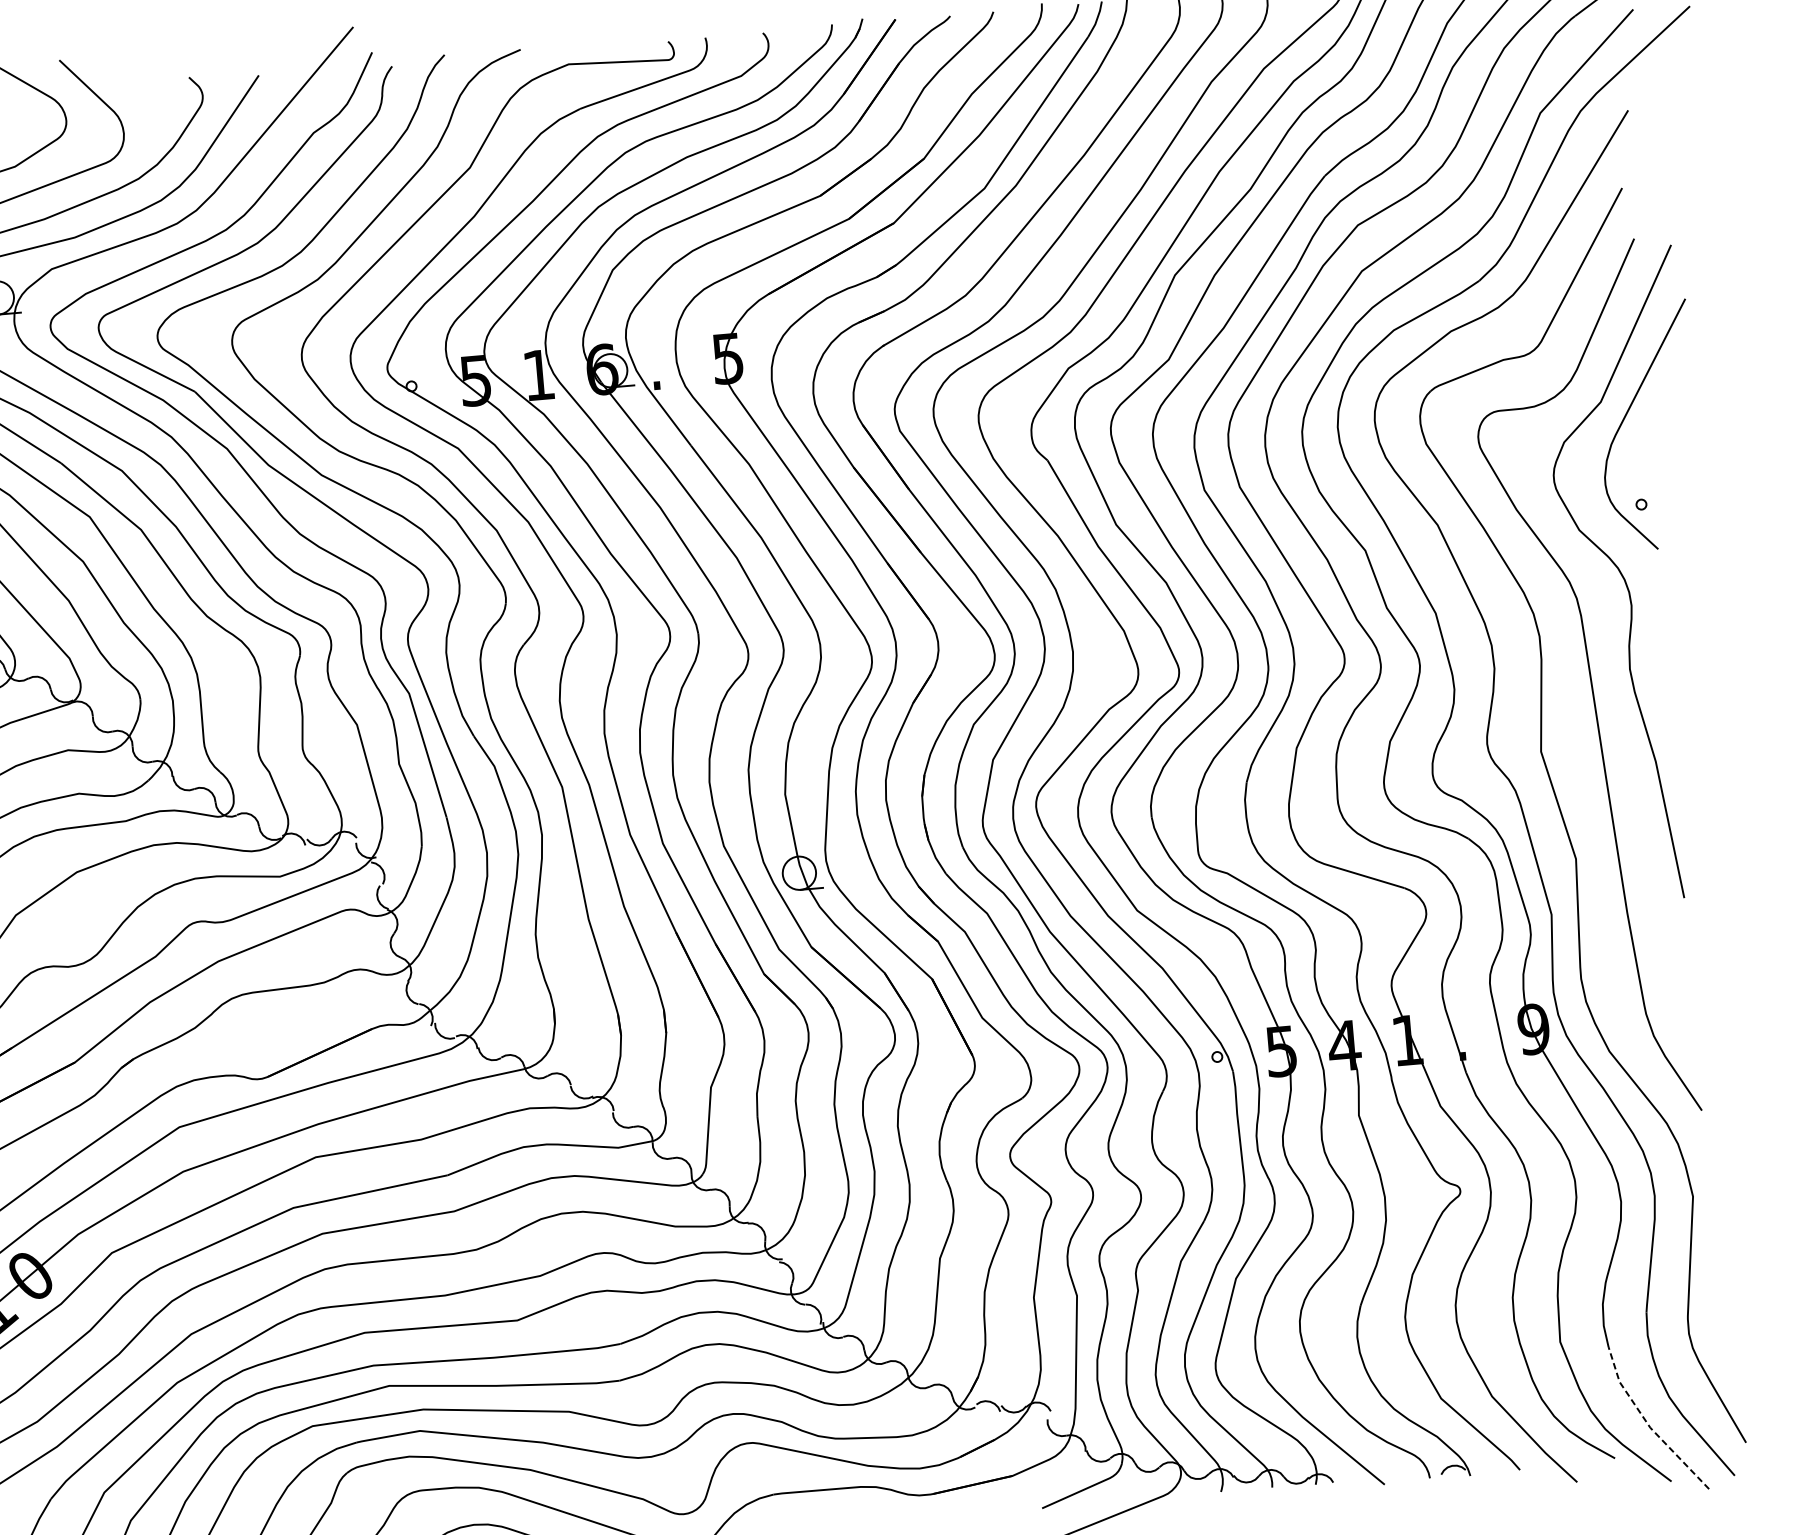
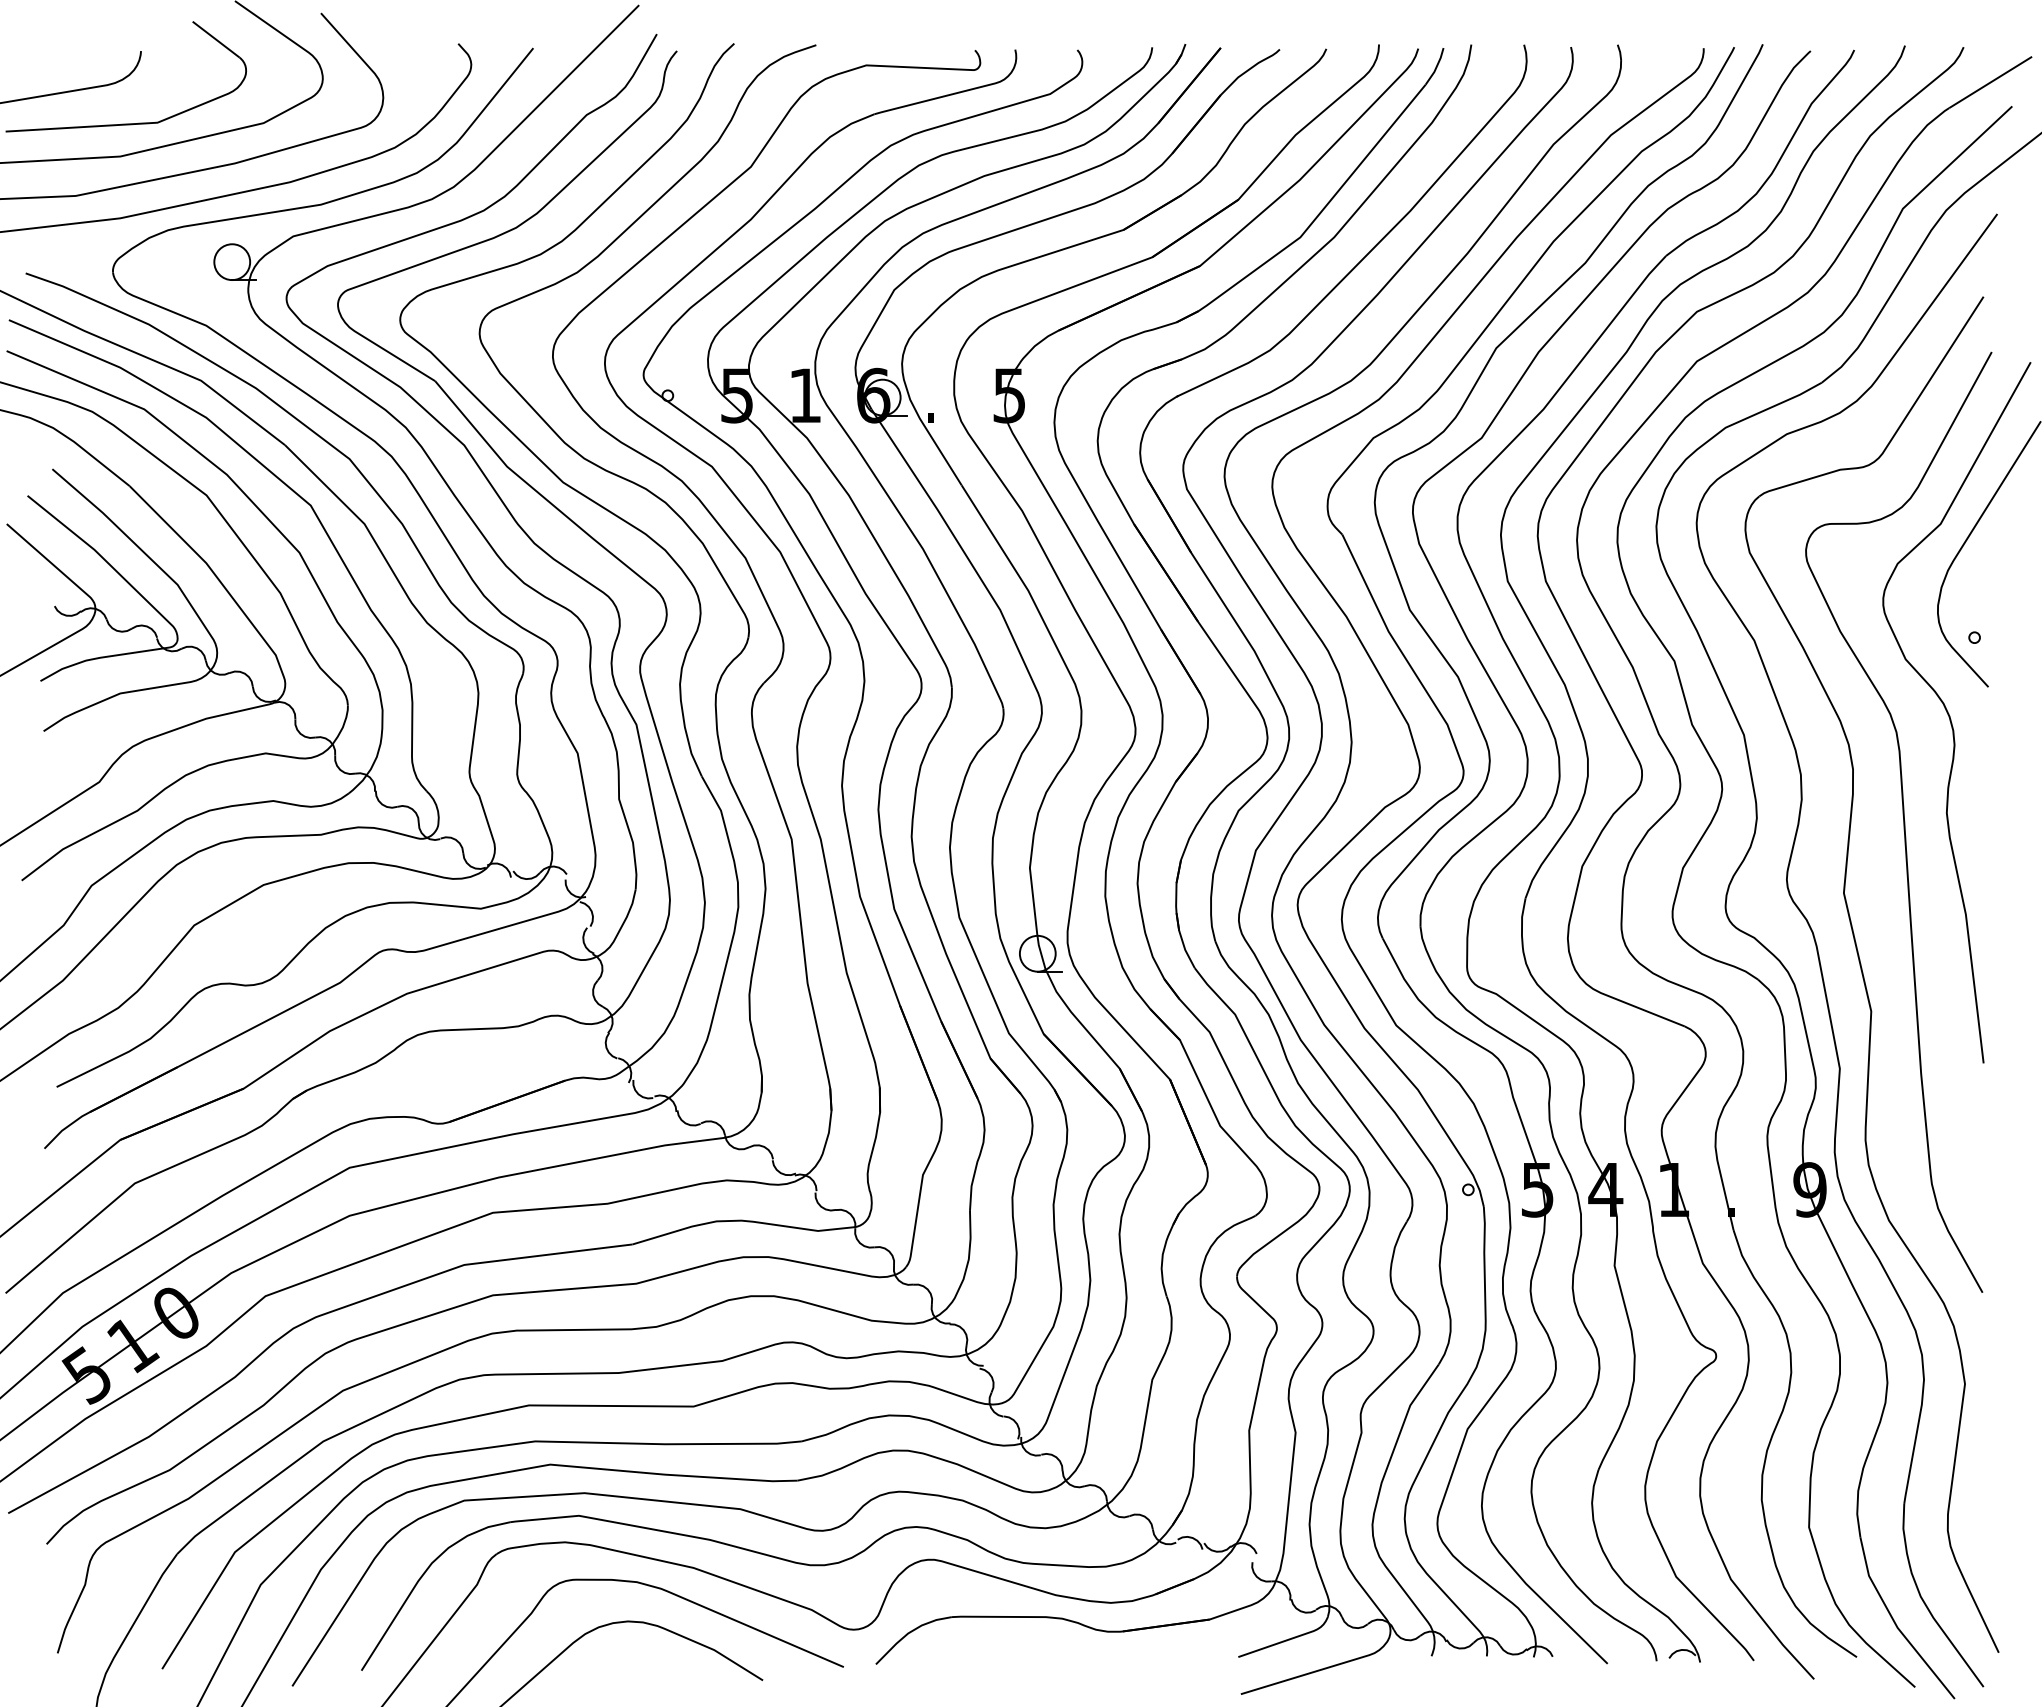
line: (1648, 1424) -> (1895, 1624), dashed -> solid

